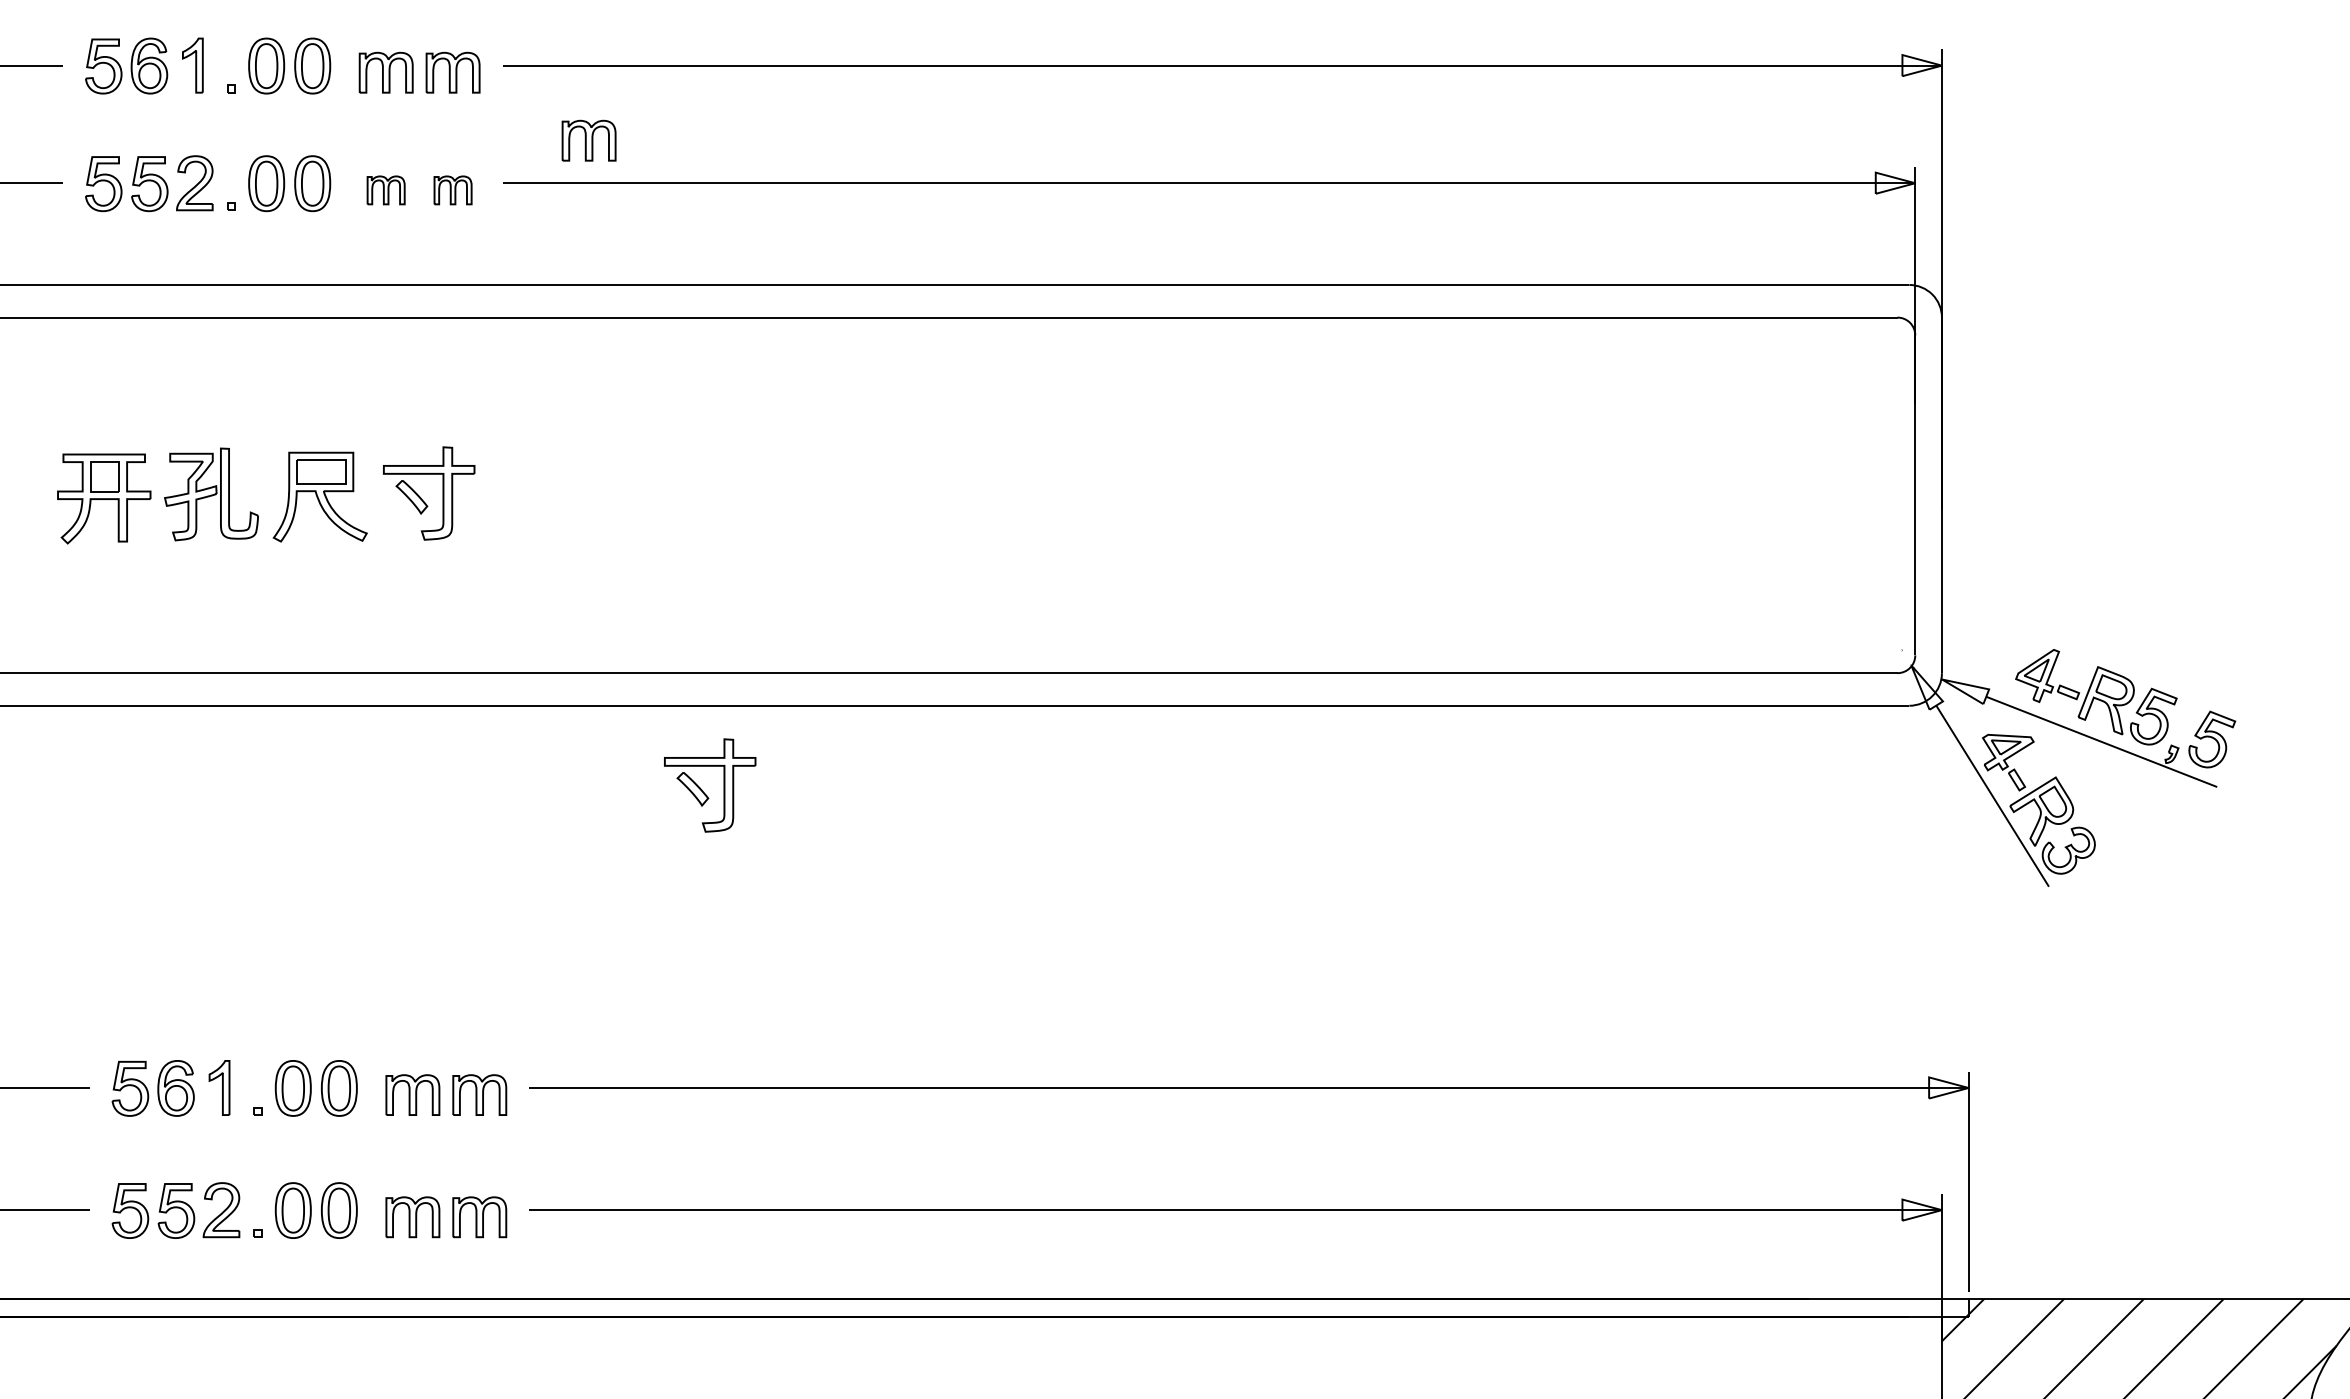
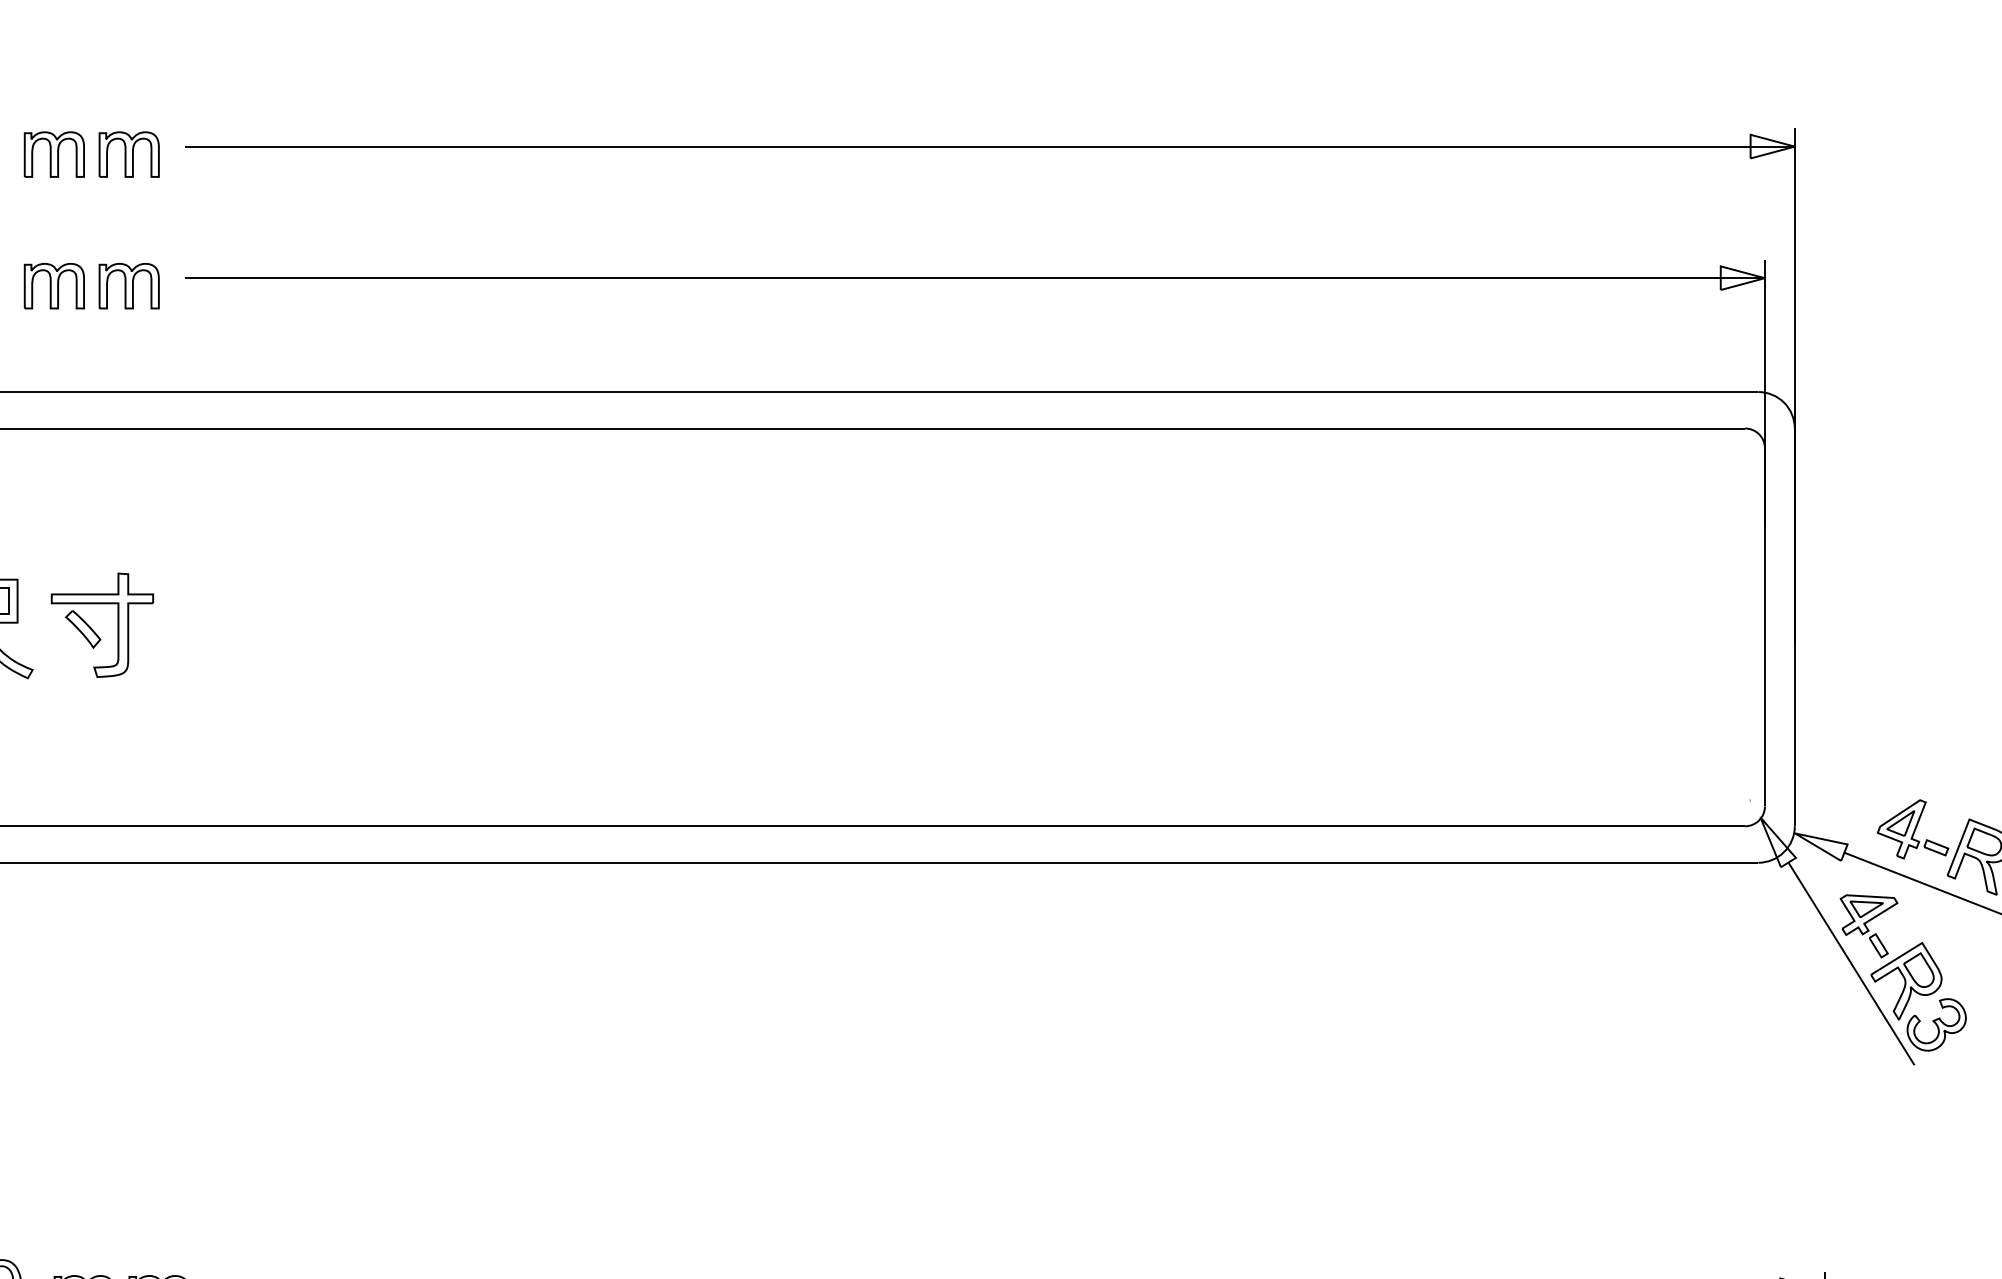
part: (588, 140) -> (280, 230), removed
part: (385, 190) -> (53, 286), size x1.43
part: (452, 190) -> (128, 286), size x1.43
part: (702, 789) -> (408, 956), removed

